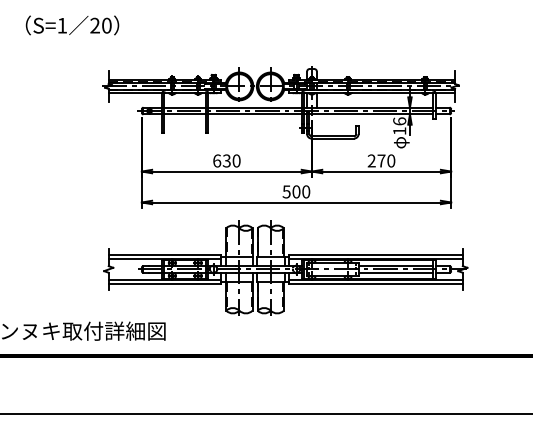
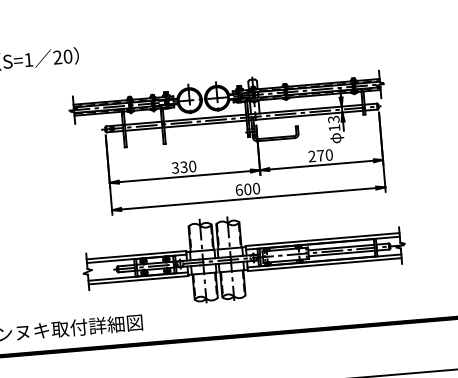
text: (399, 121) -> (333, 119), 16 -> 13
text: (217, 160) -> (175, 167), 630 -> 330
text: (286, 191) -> (239, 189), 500 -> 600

